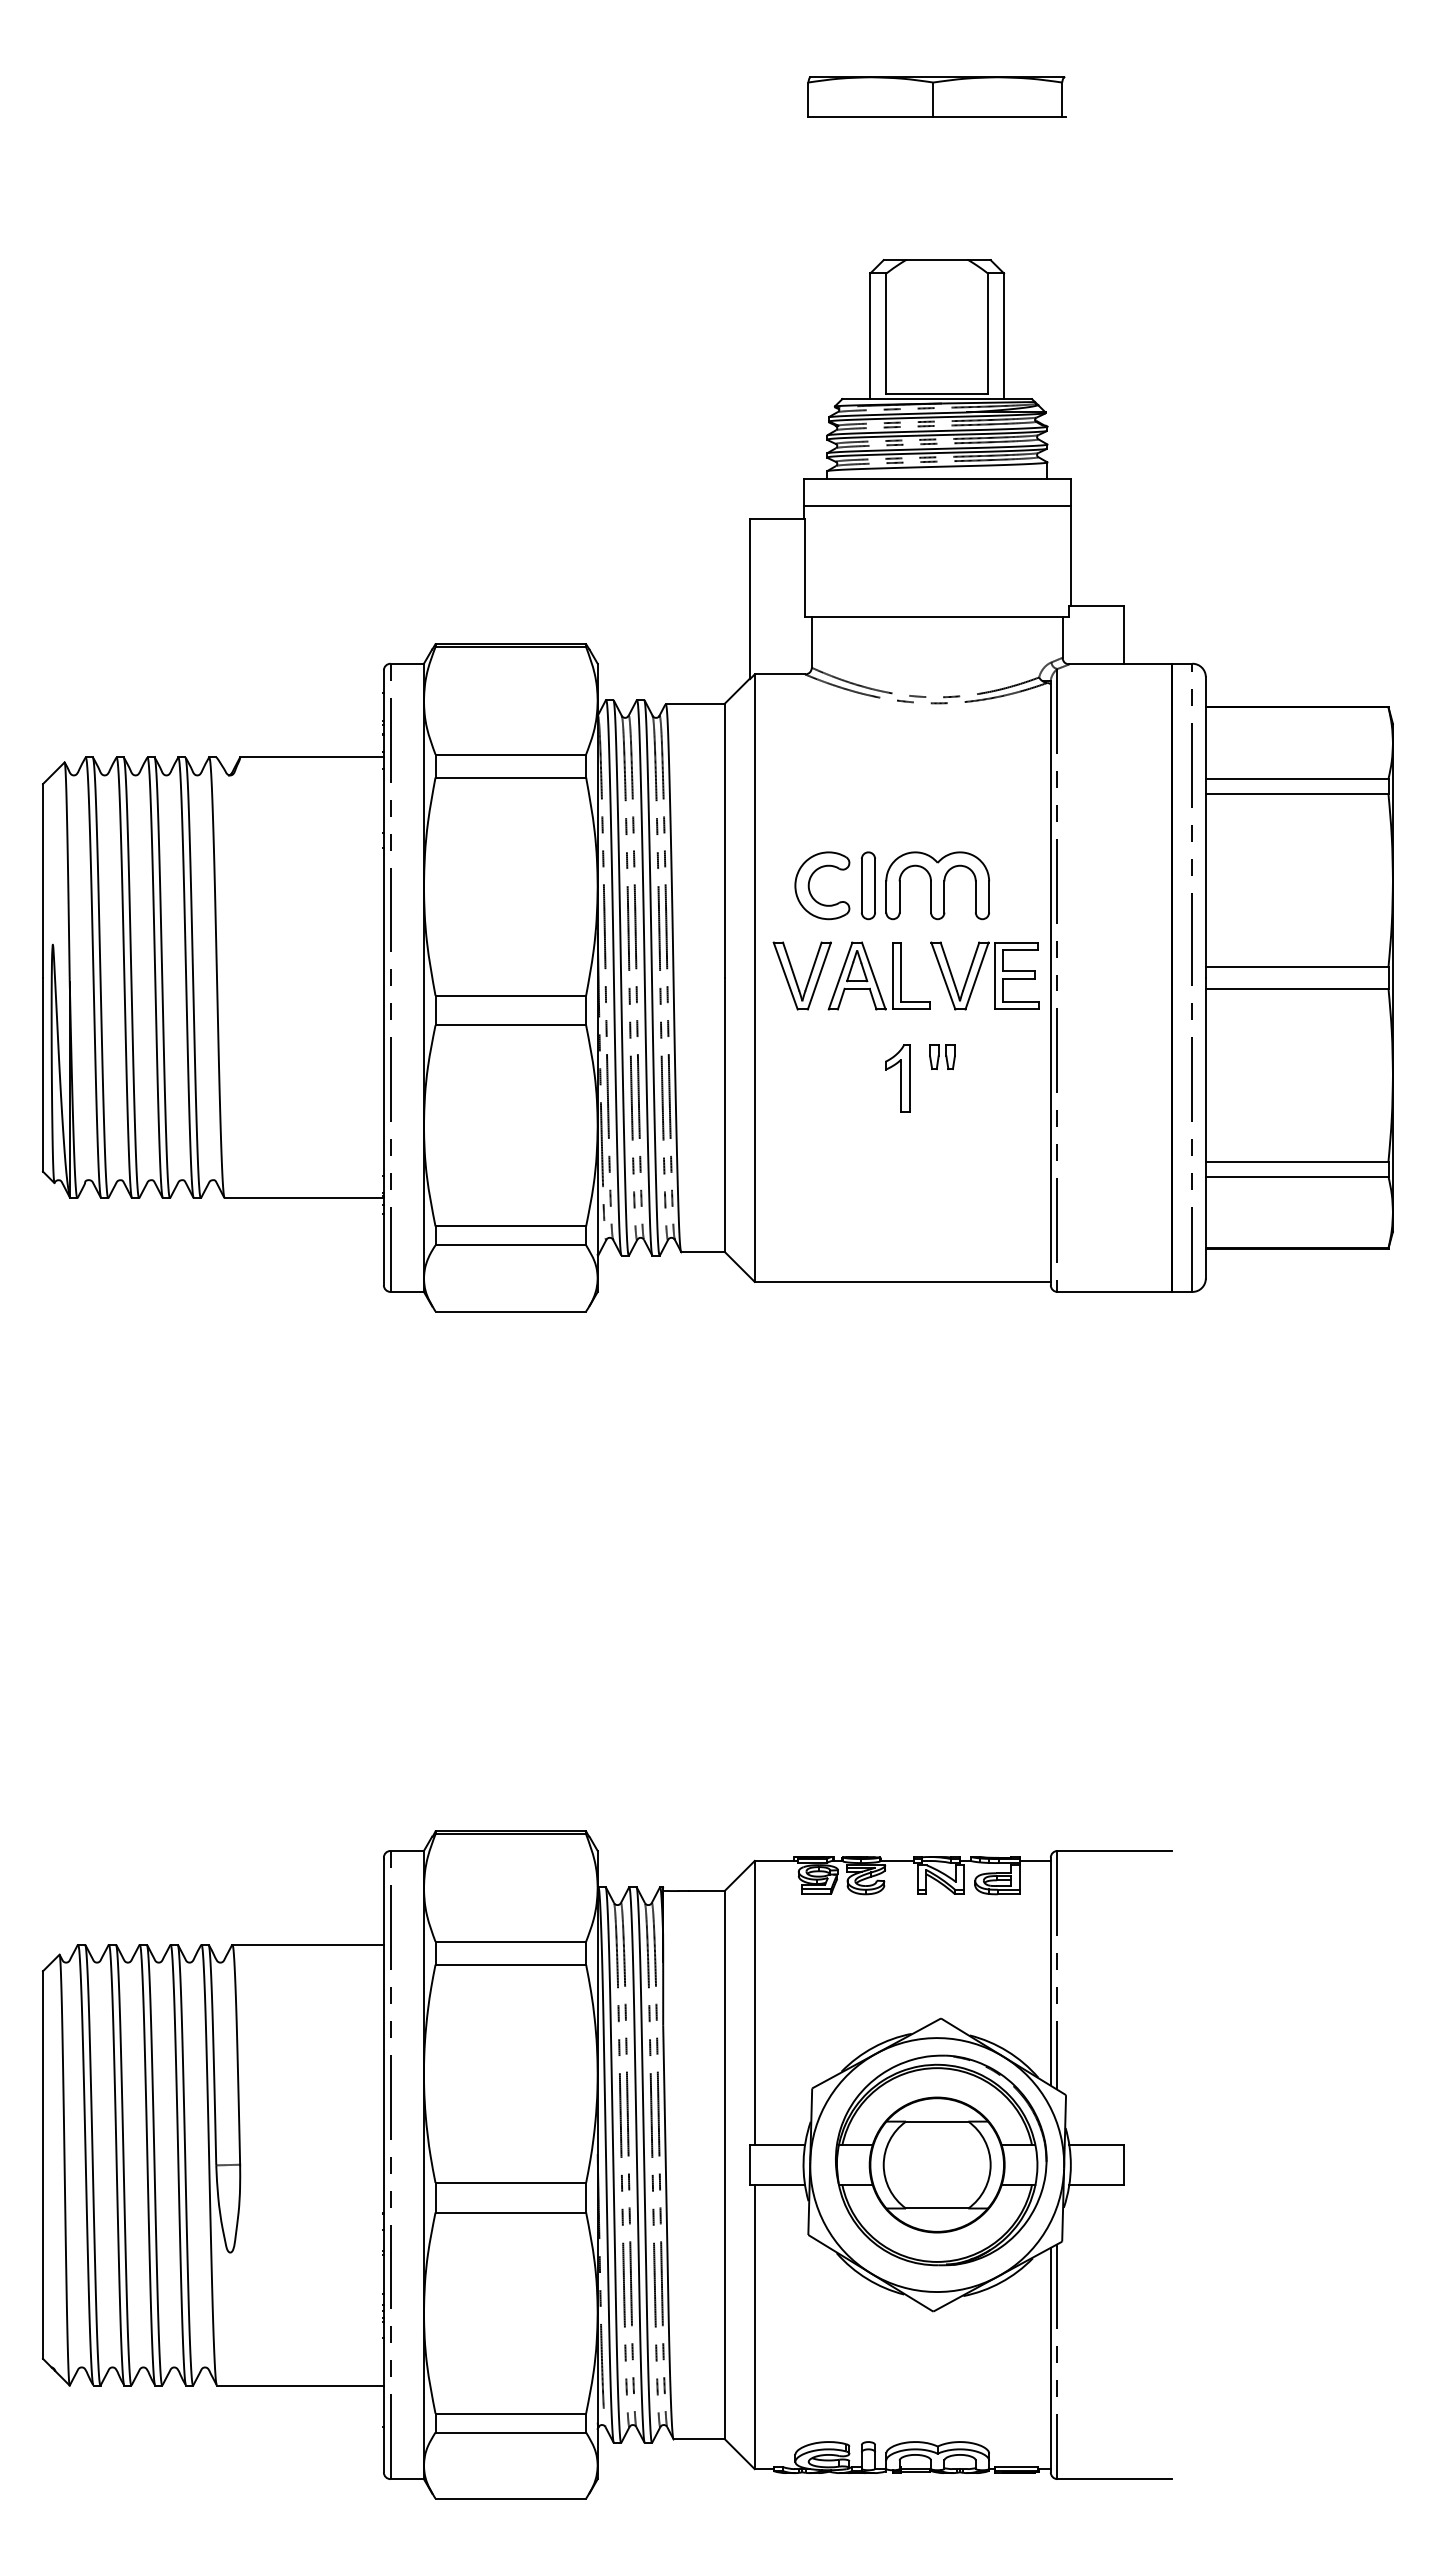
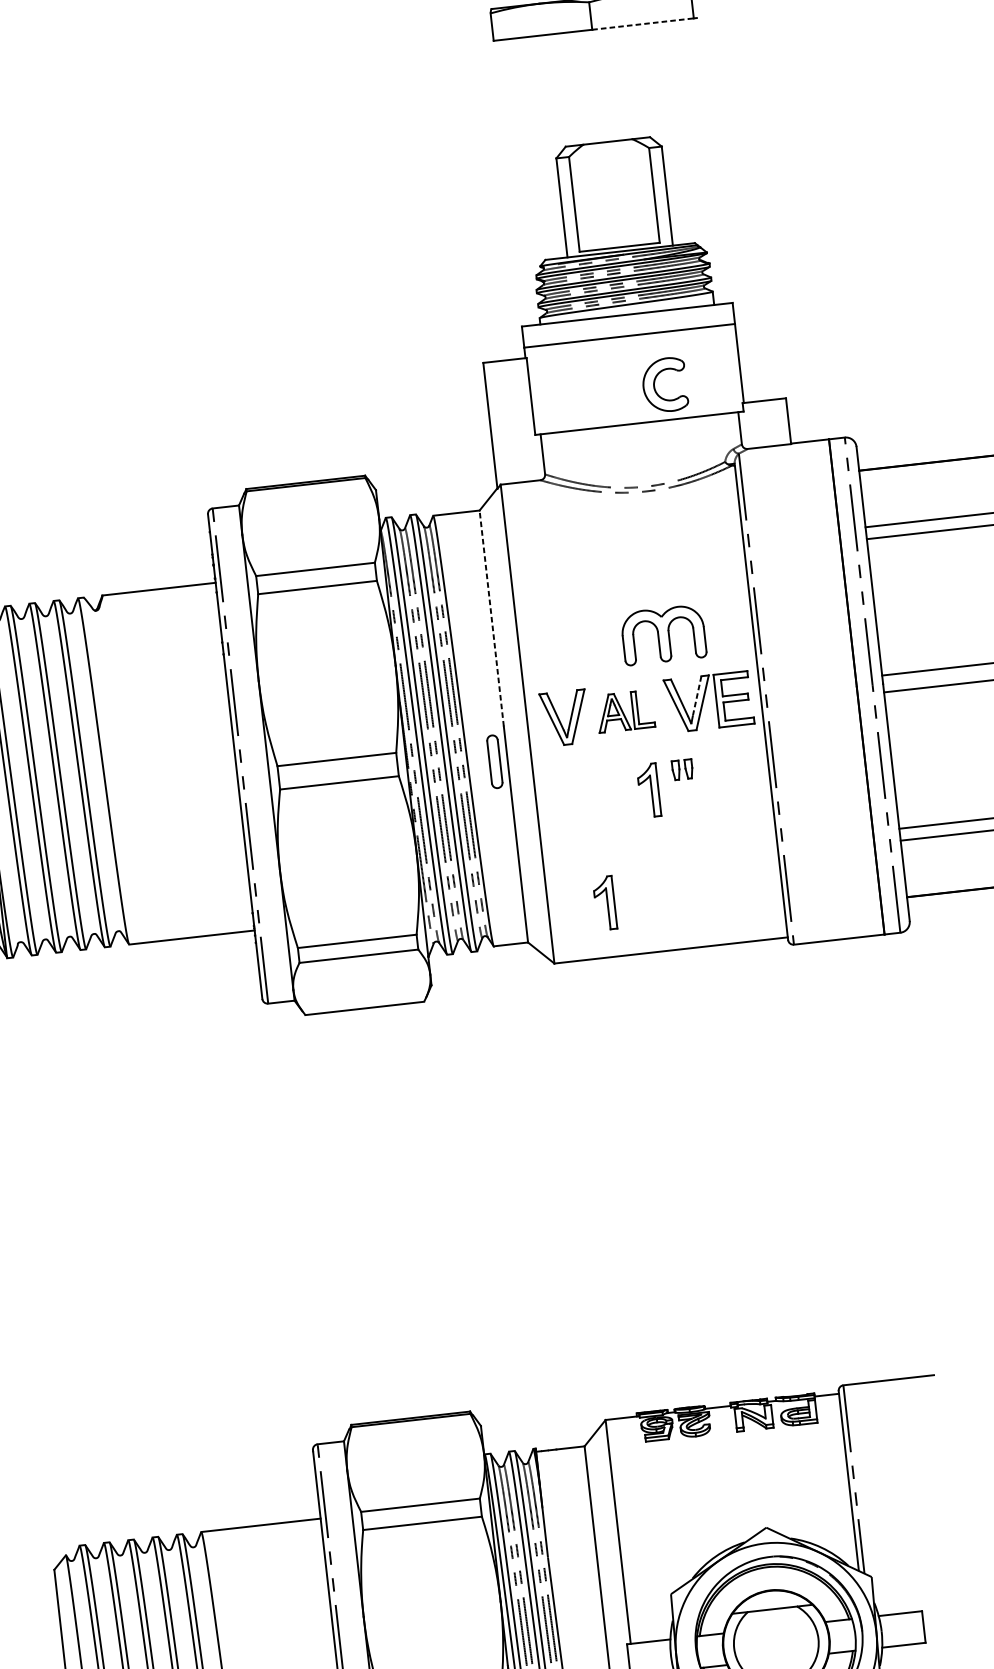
line: (998, 117) -> (643, 24), solid -> dashed
line: (724, 840) -> (491, 618), solid -> dashed
part: (810, 881) -> (655, 382), moved
part: (868, 885) -> (494, 761), moved
line: (971, 967) -> (697, 696), solid -> dashed
part: (878, 975) -> (624, 711), size x0.7
part: (826, 1213) -> (604, 903), added

